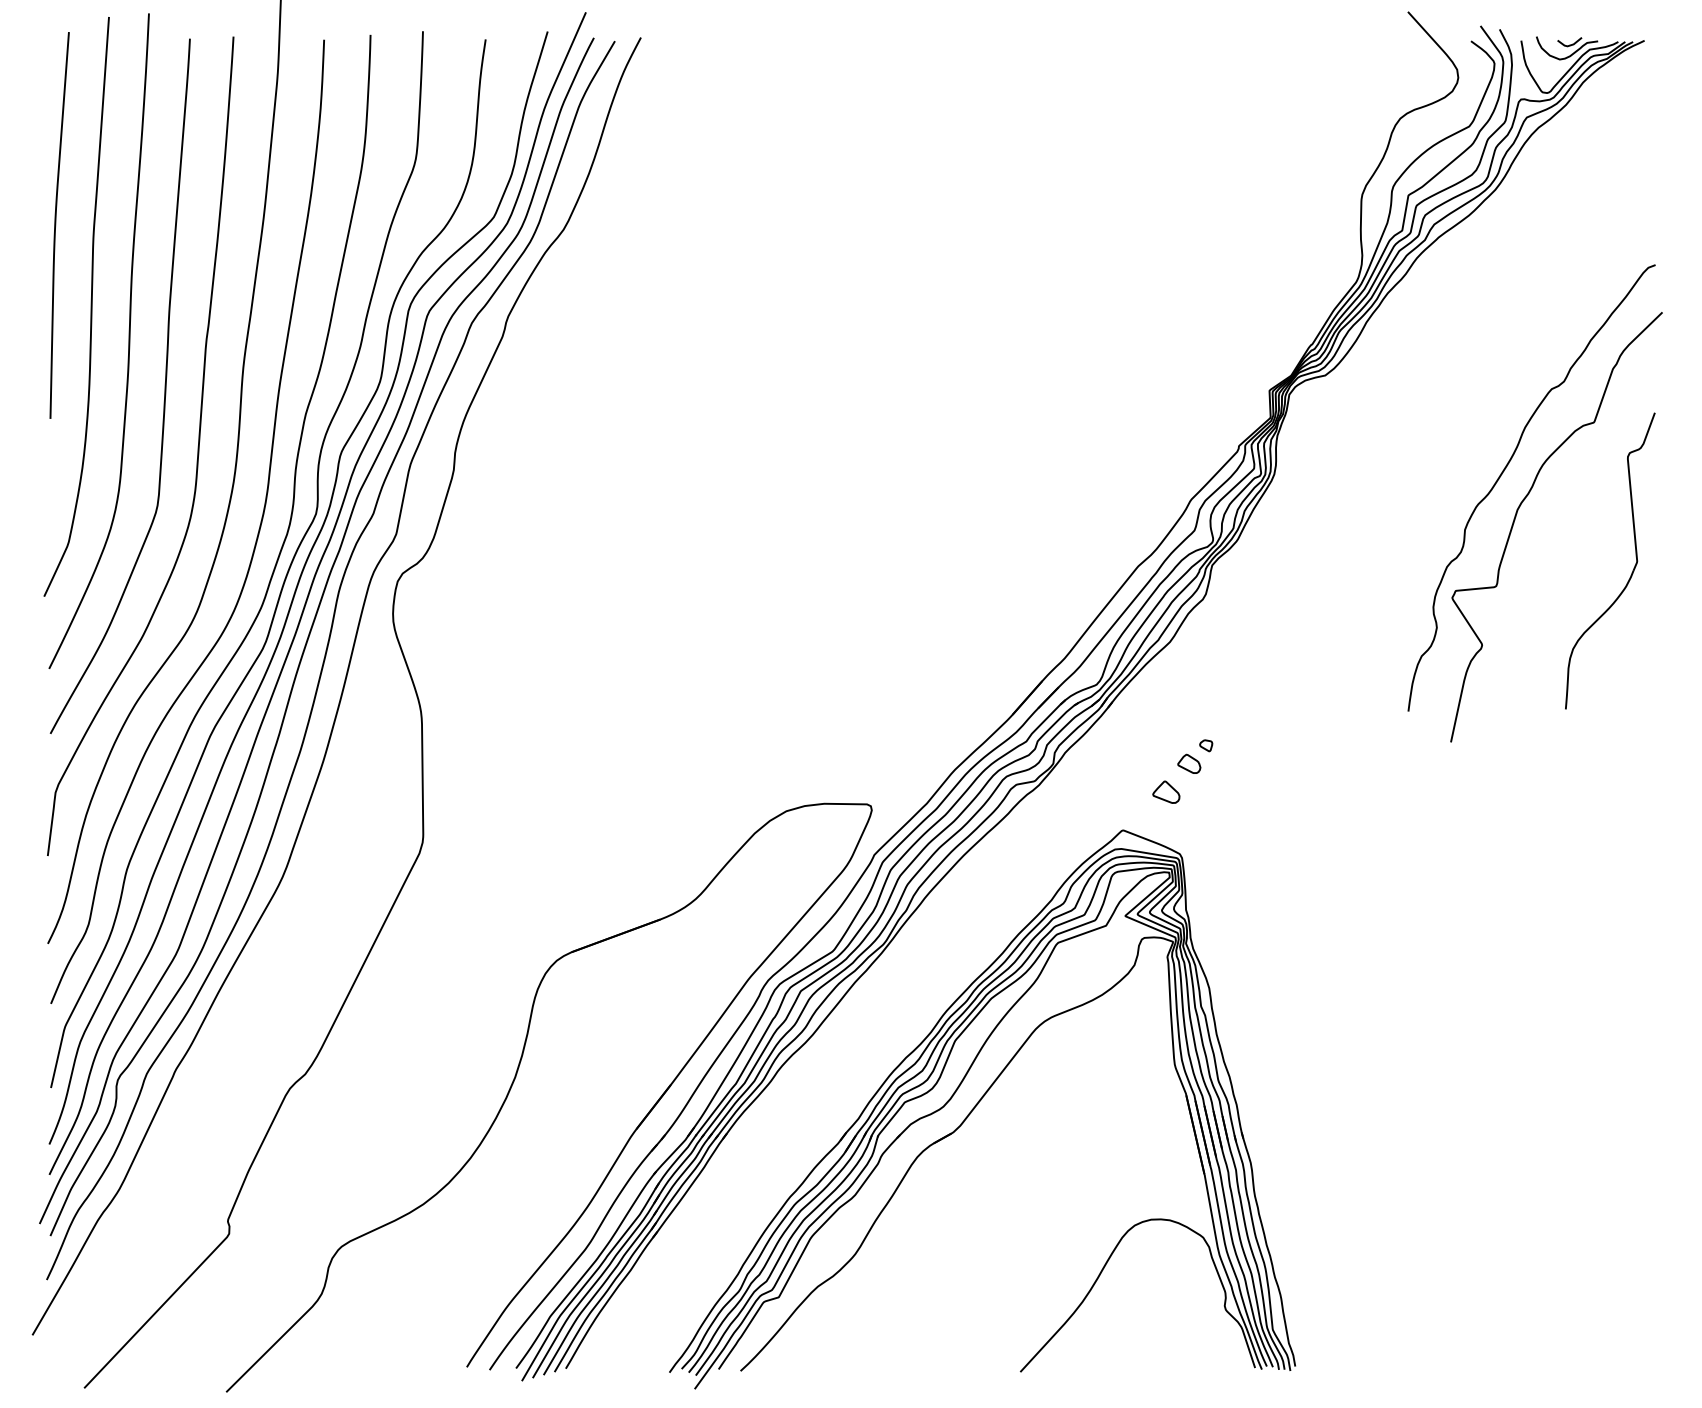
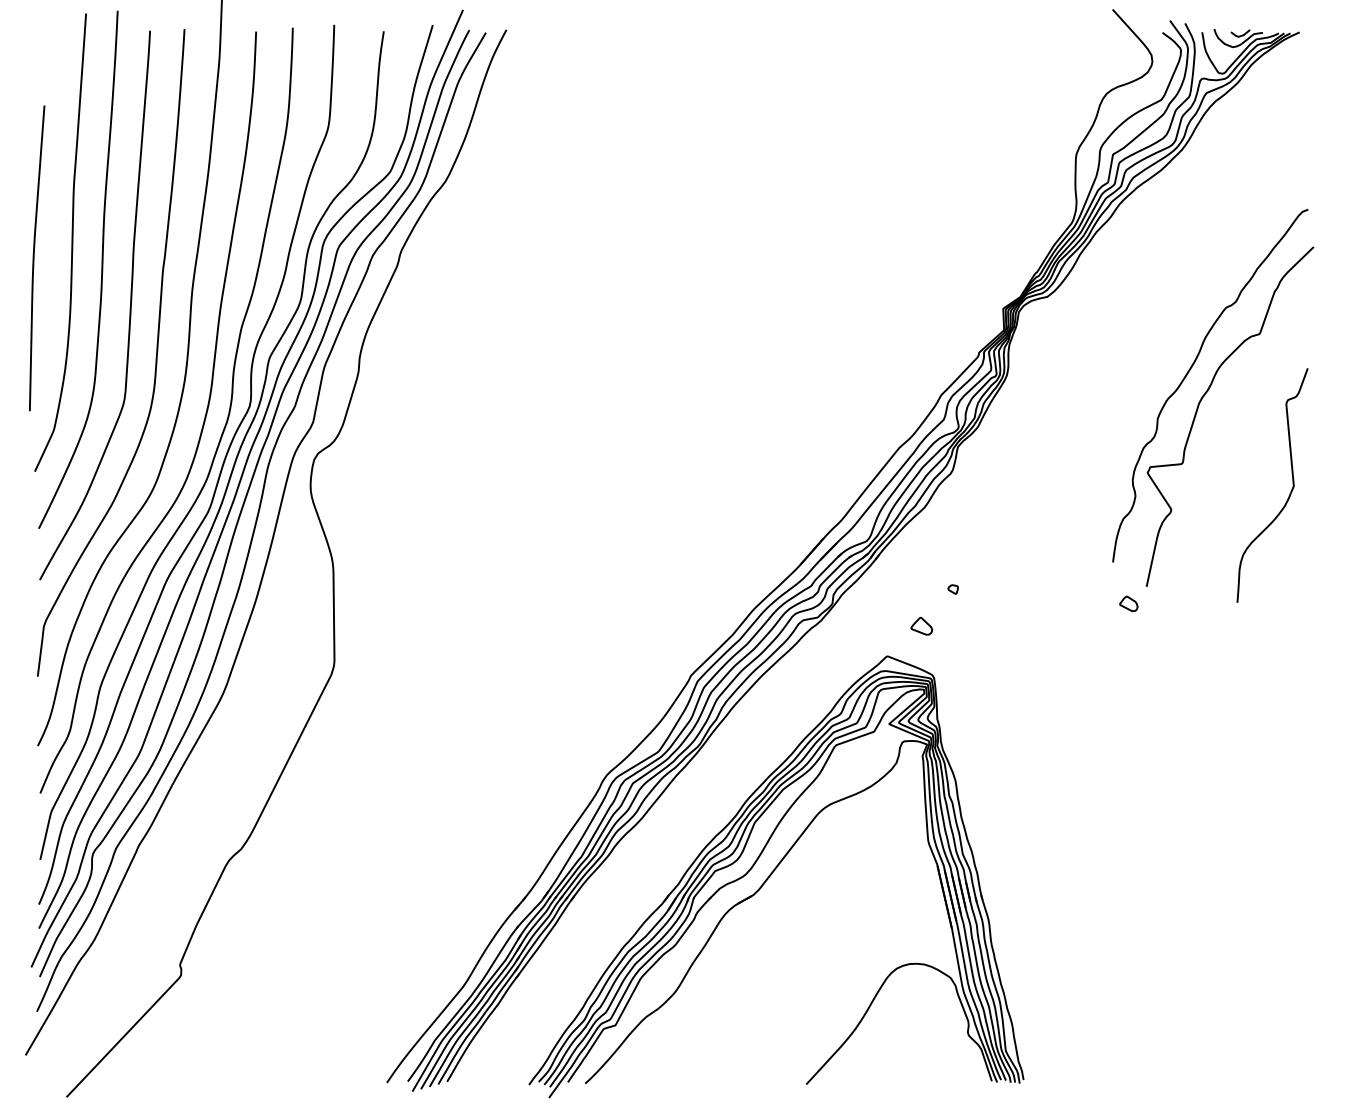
curve: (56, 225) -> (34, 258), moved
part: (1631, 571) -> (1289, 493), moved
part: (1188, 763) -> (1128, 603), moved
part: (513, 1086) -> (405, 858), removed

